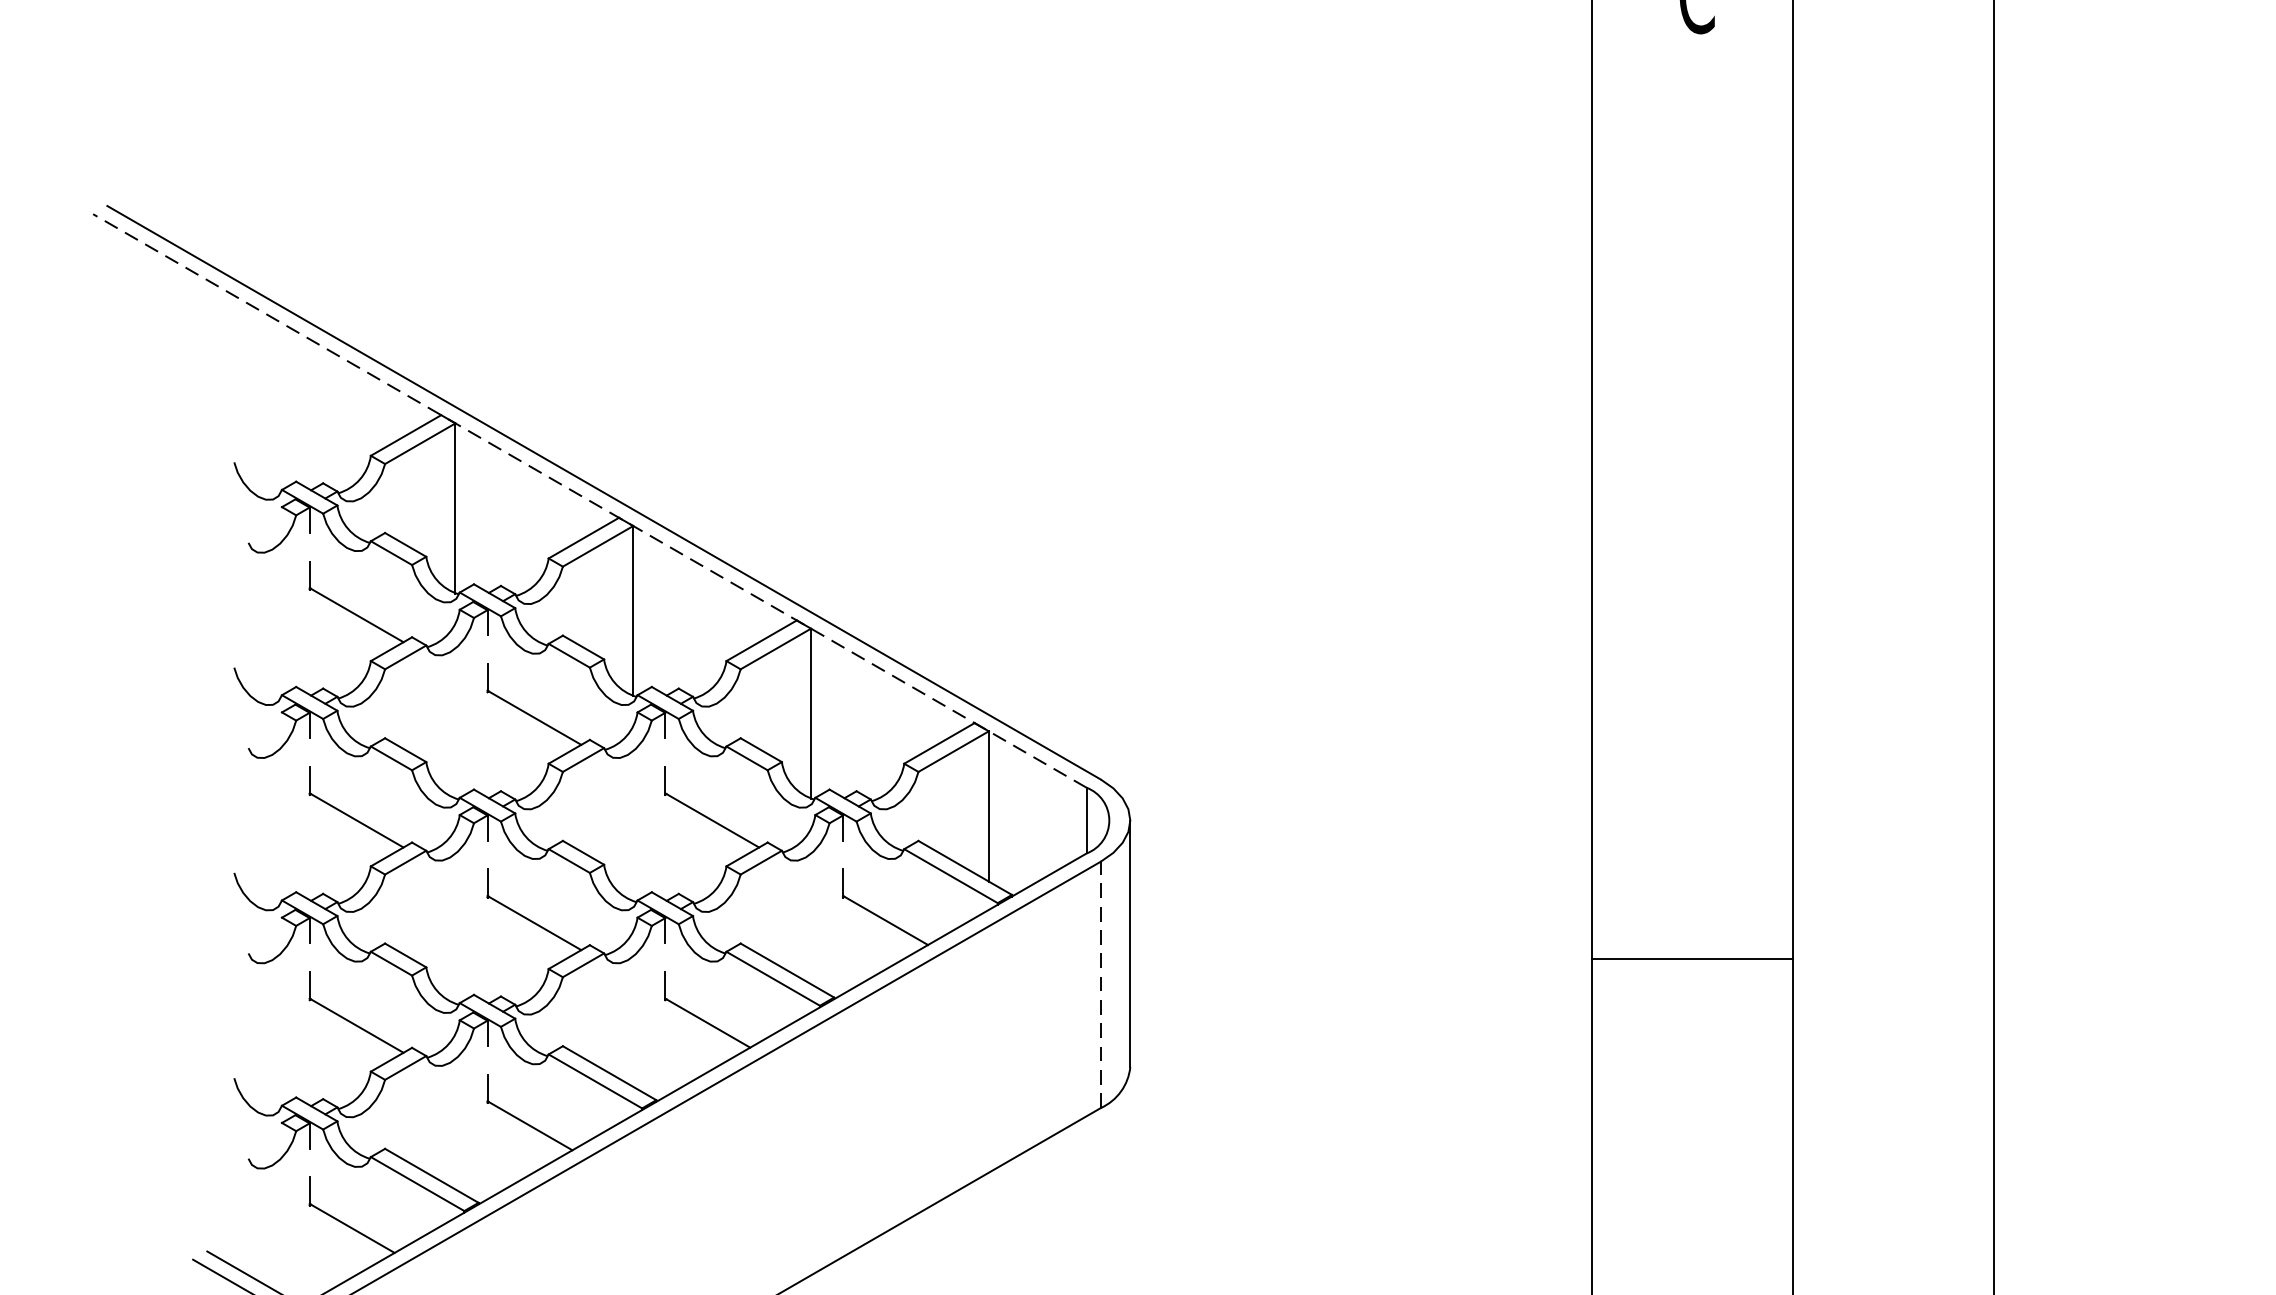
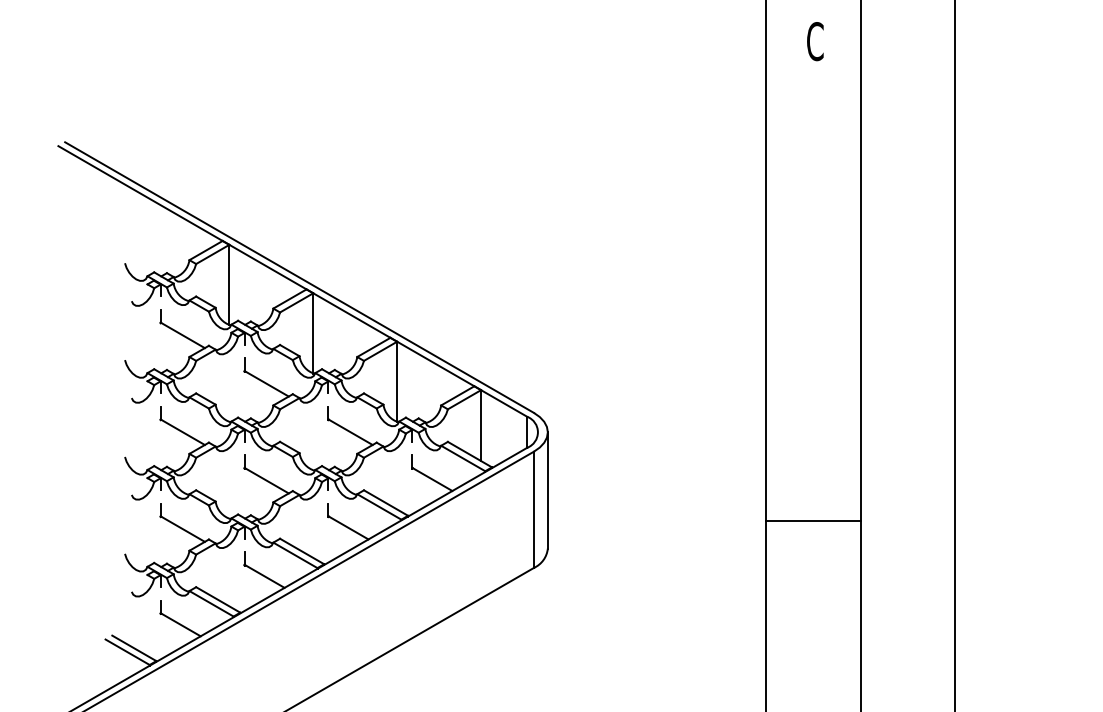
line: (589, 501) -> (292, 281), dashed -> solid
line: (1691, 958) -> (812, 520), moved
line: (1099, 984) -> (533, 509), dashed -> solid

